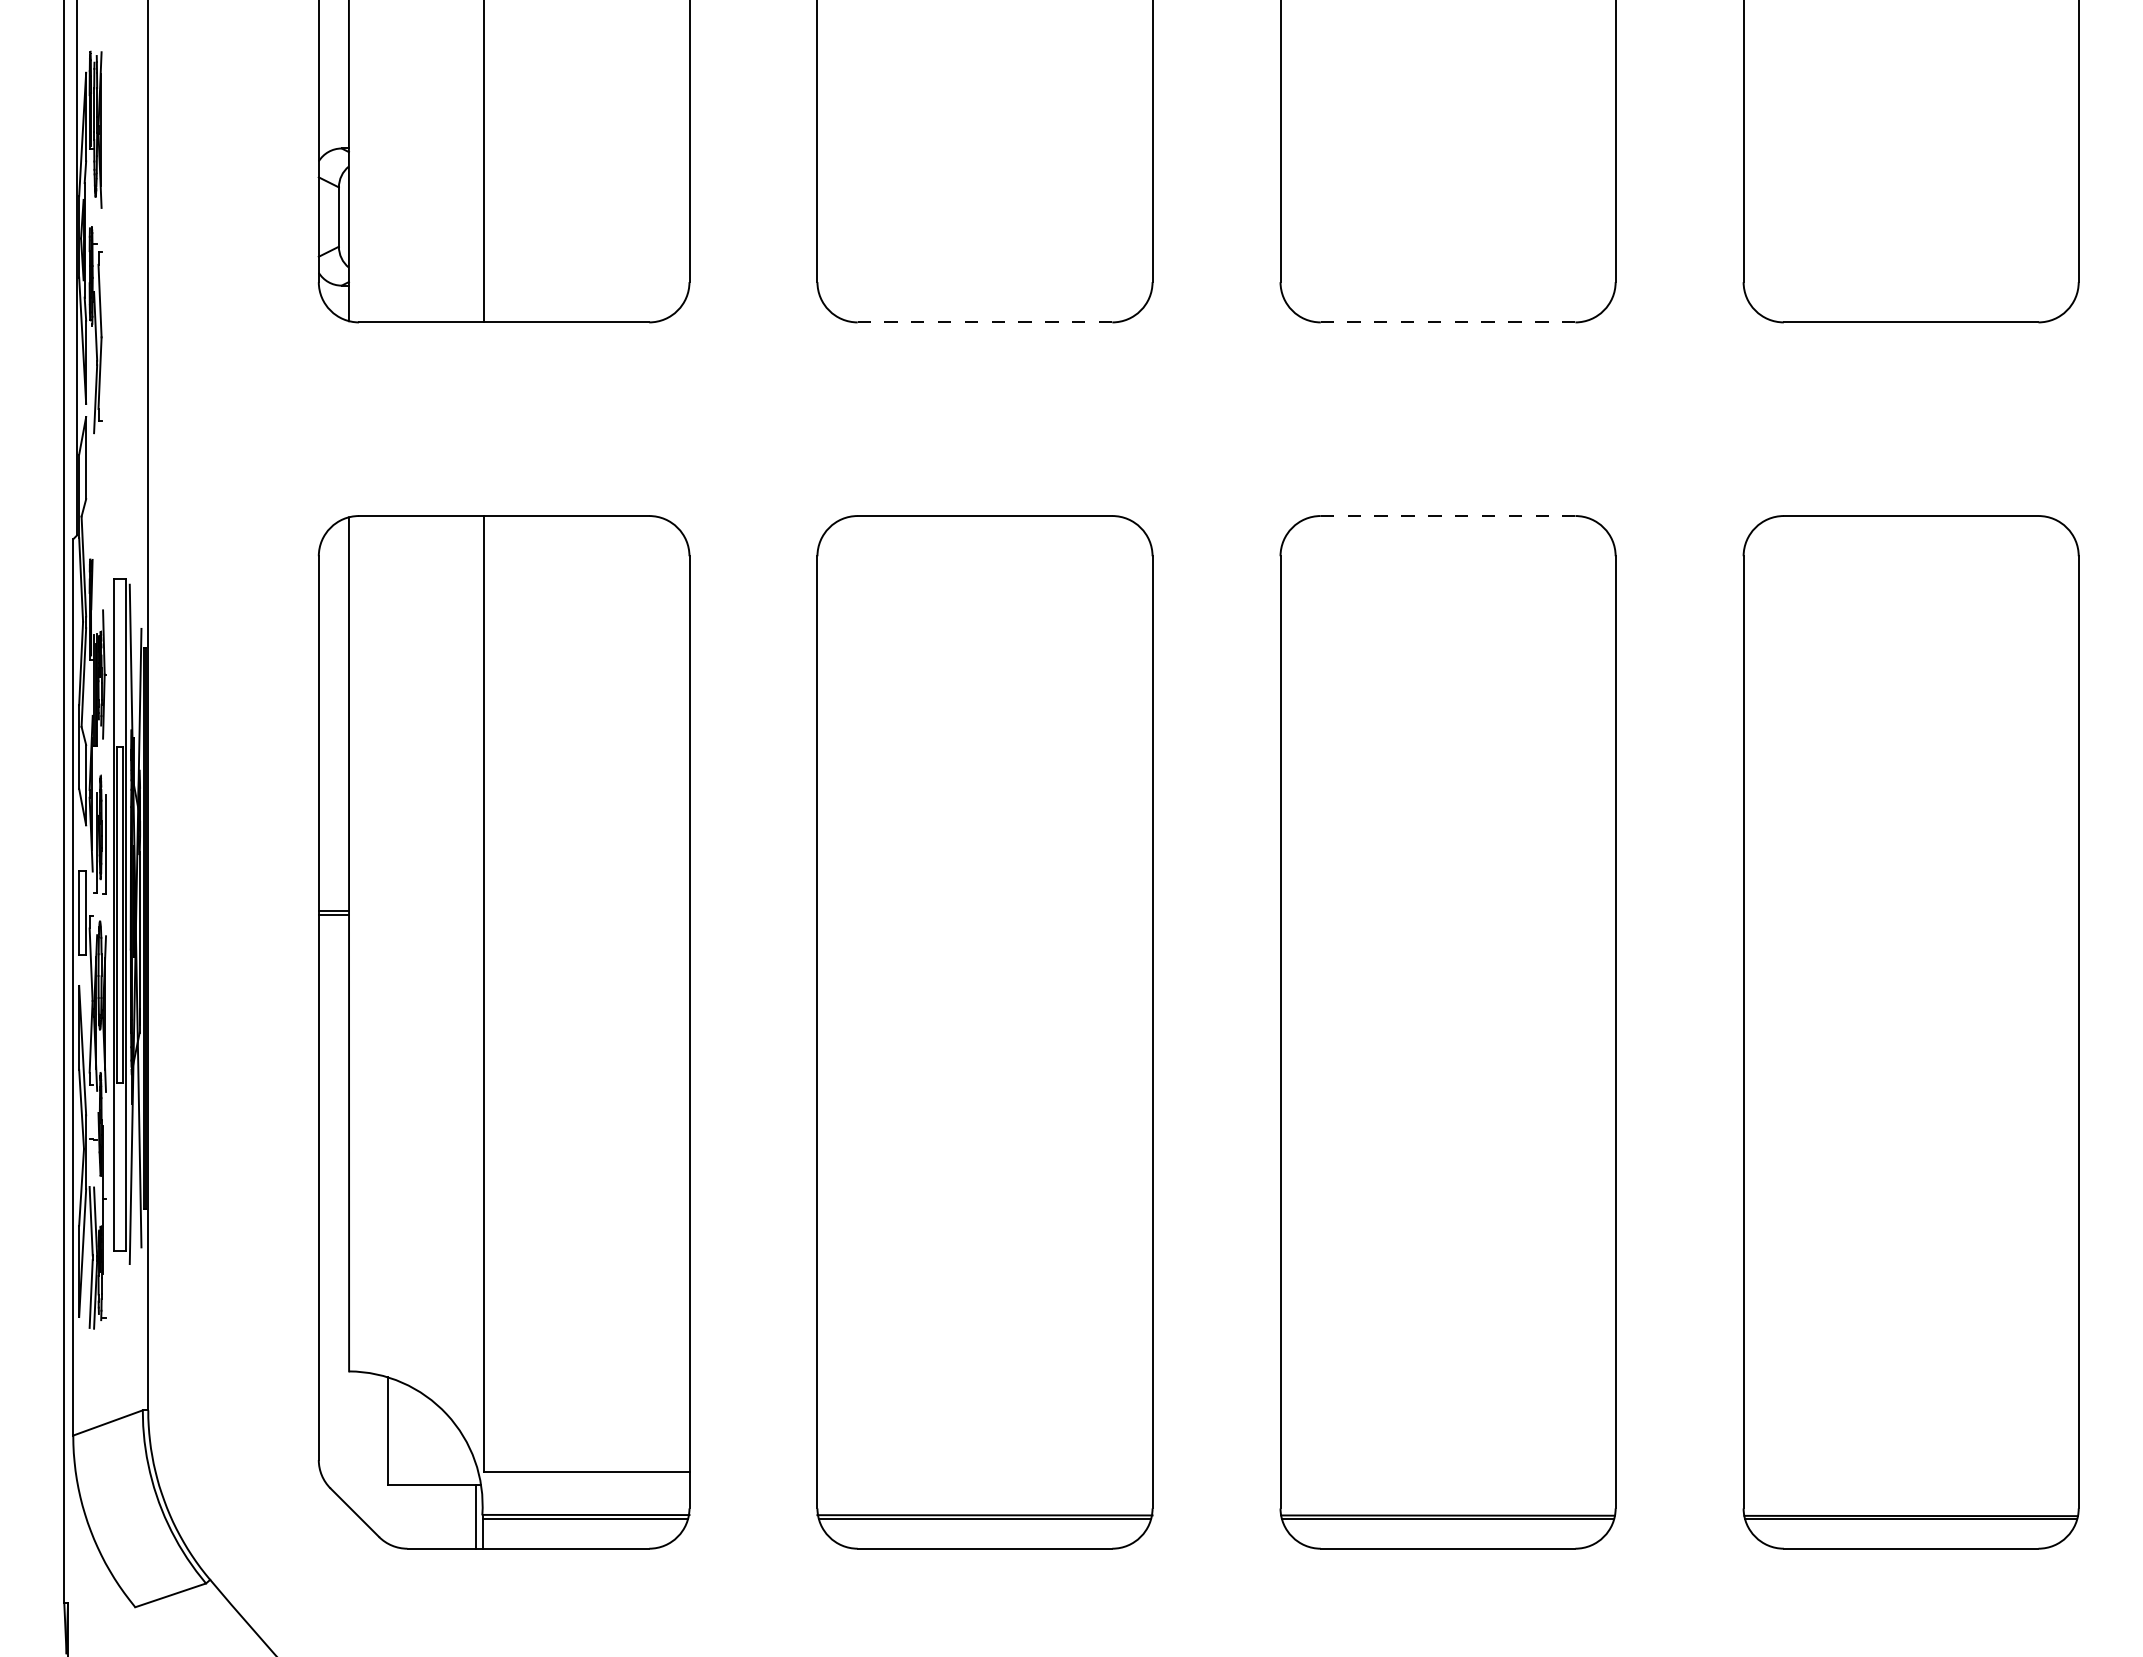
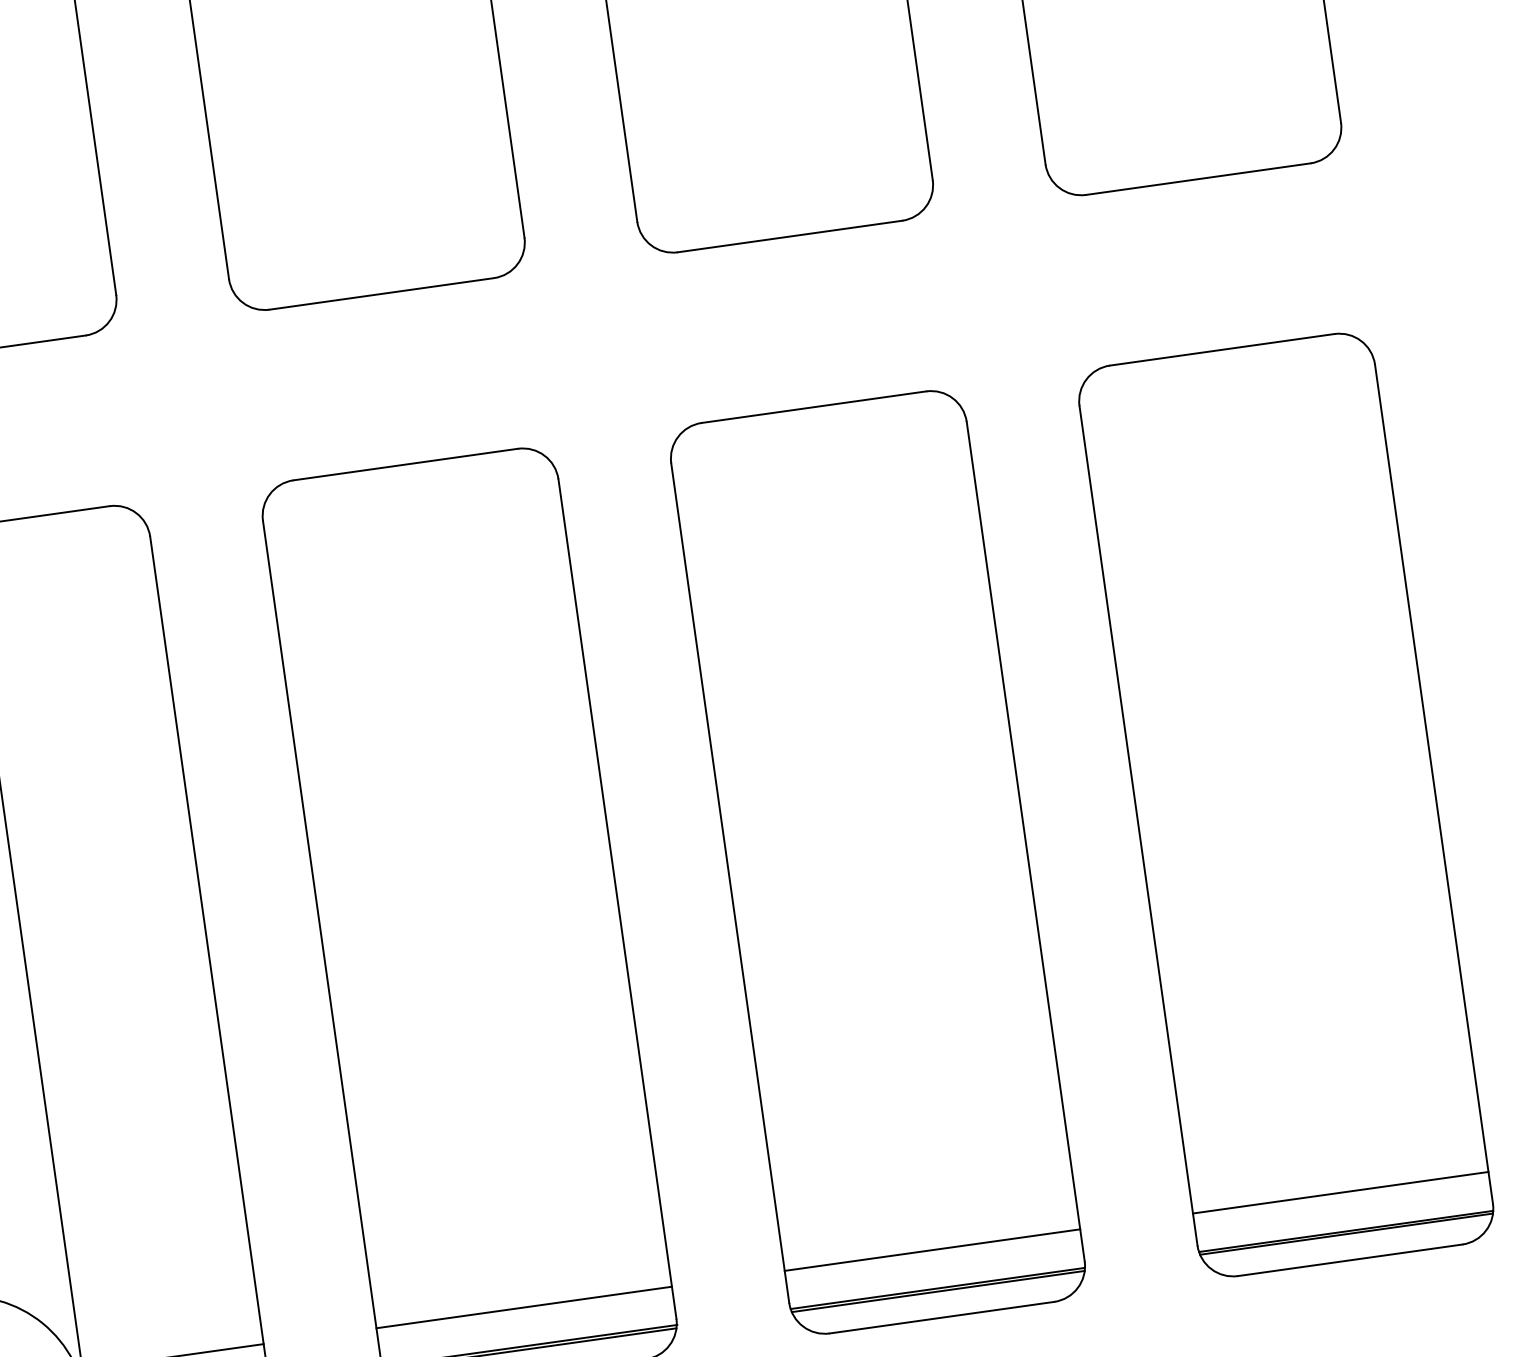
line: (984, 322) -> (381, 294), dashed -> solid
line: (1447, 322) -> (789, 236), dashed -> solid
line: (1448, 516) -> (814, 407), dashed -> solid
line: (984, 1472) -> (523, 1307), added
line: (1447, 1472) -> (932, 1250), added
line: (1910, 1472) -> (1340, 1193), added

